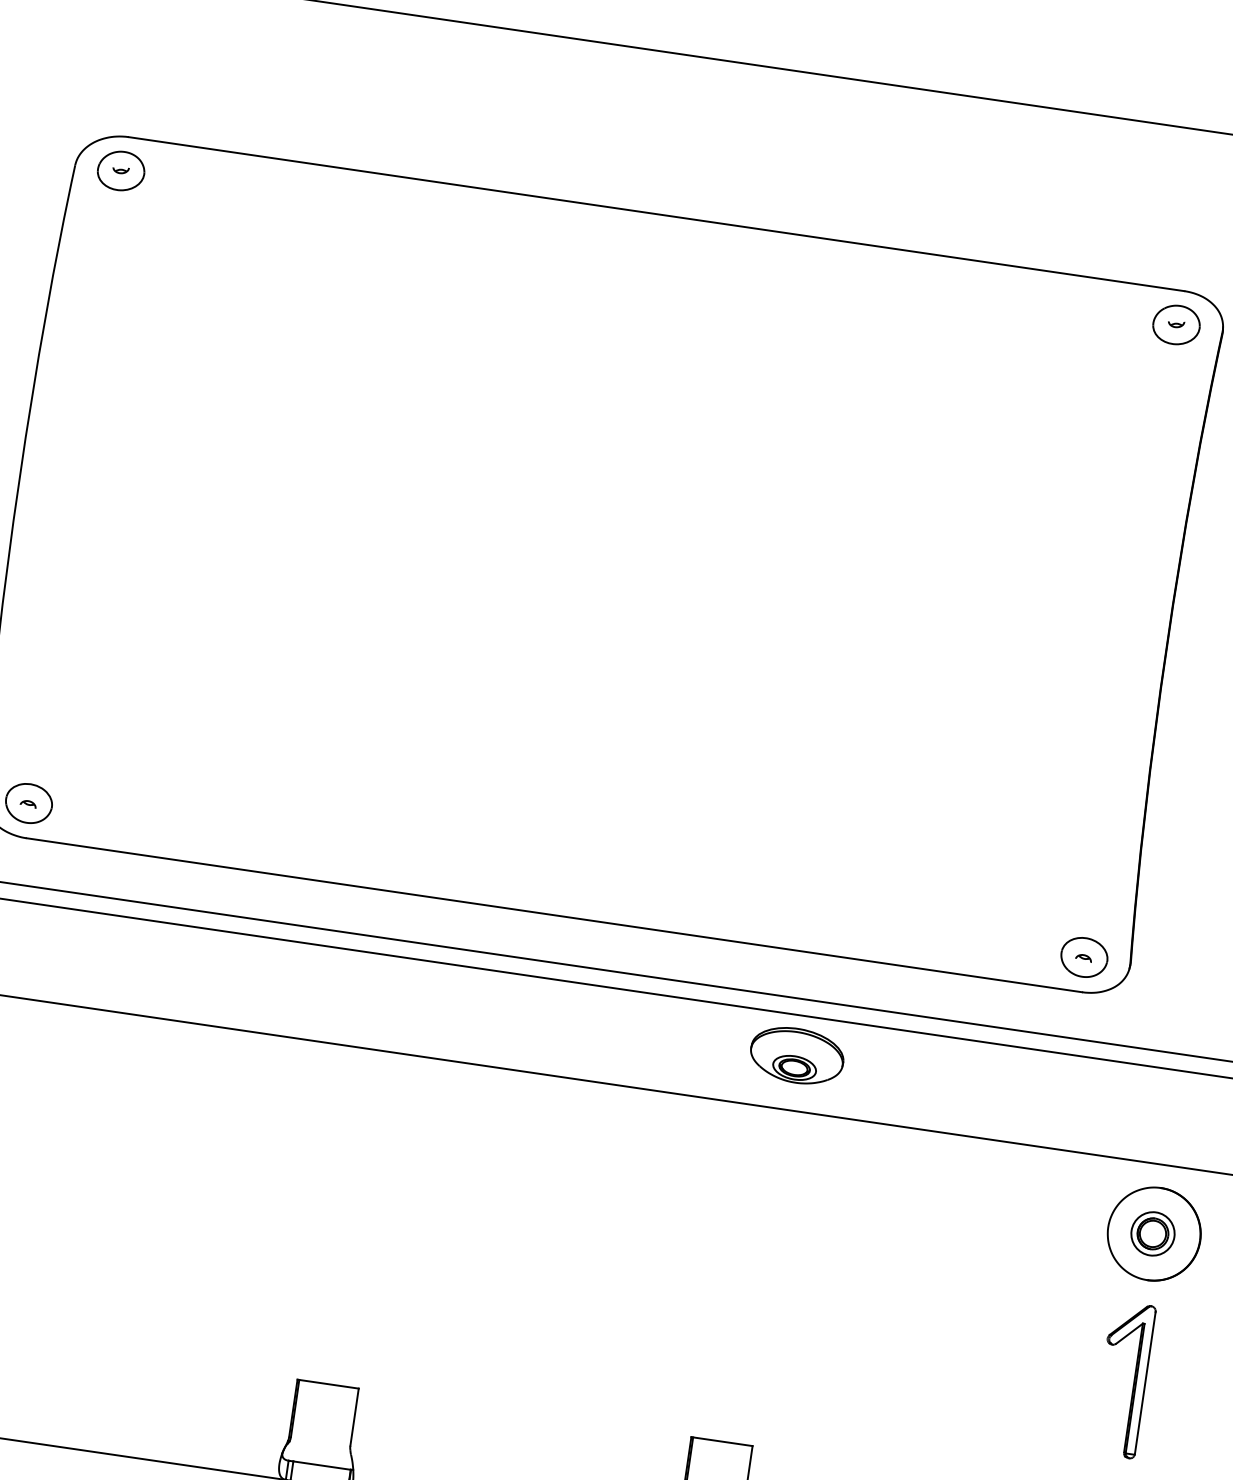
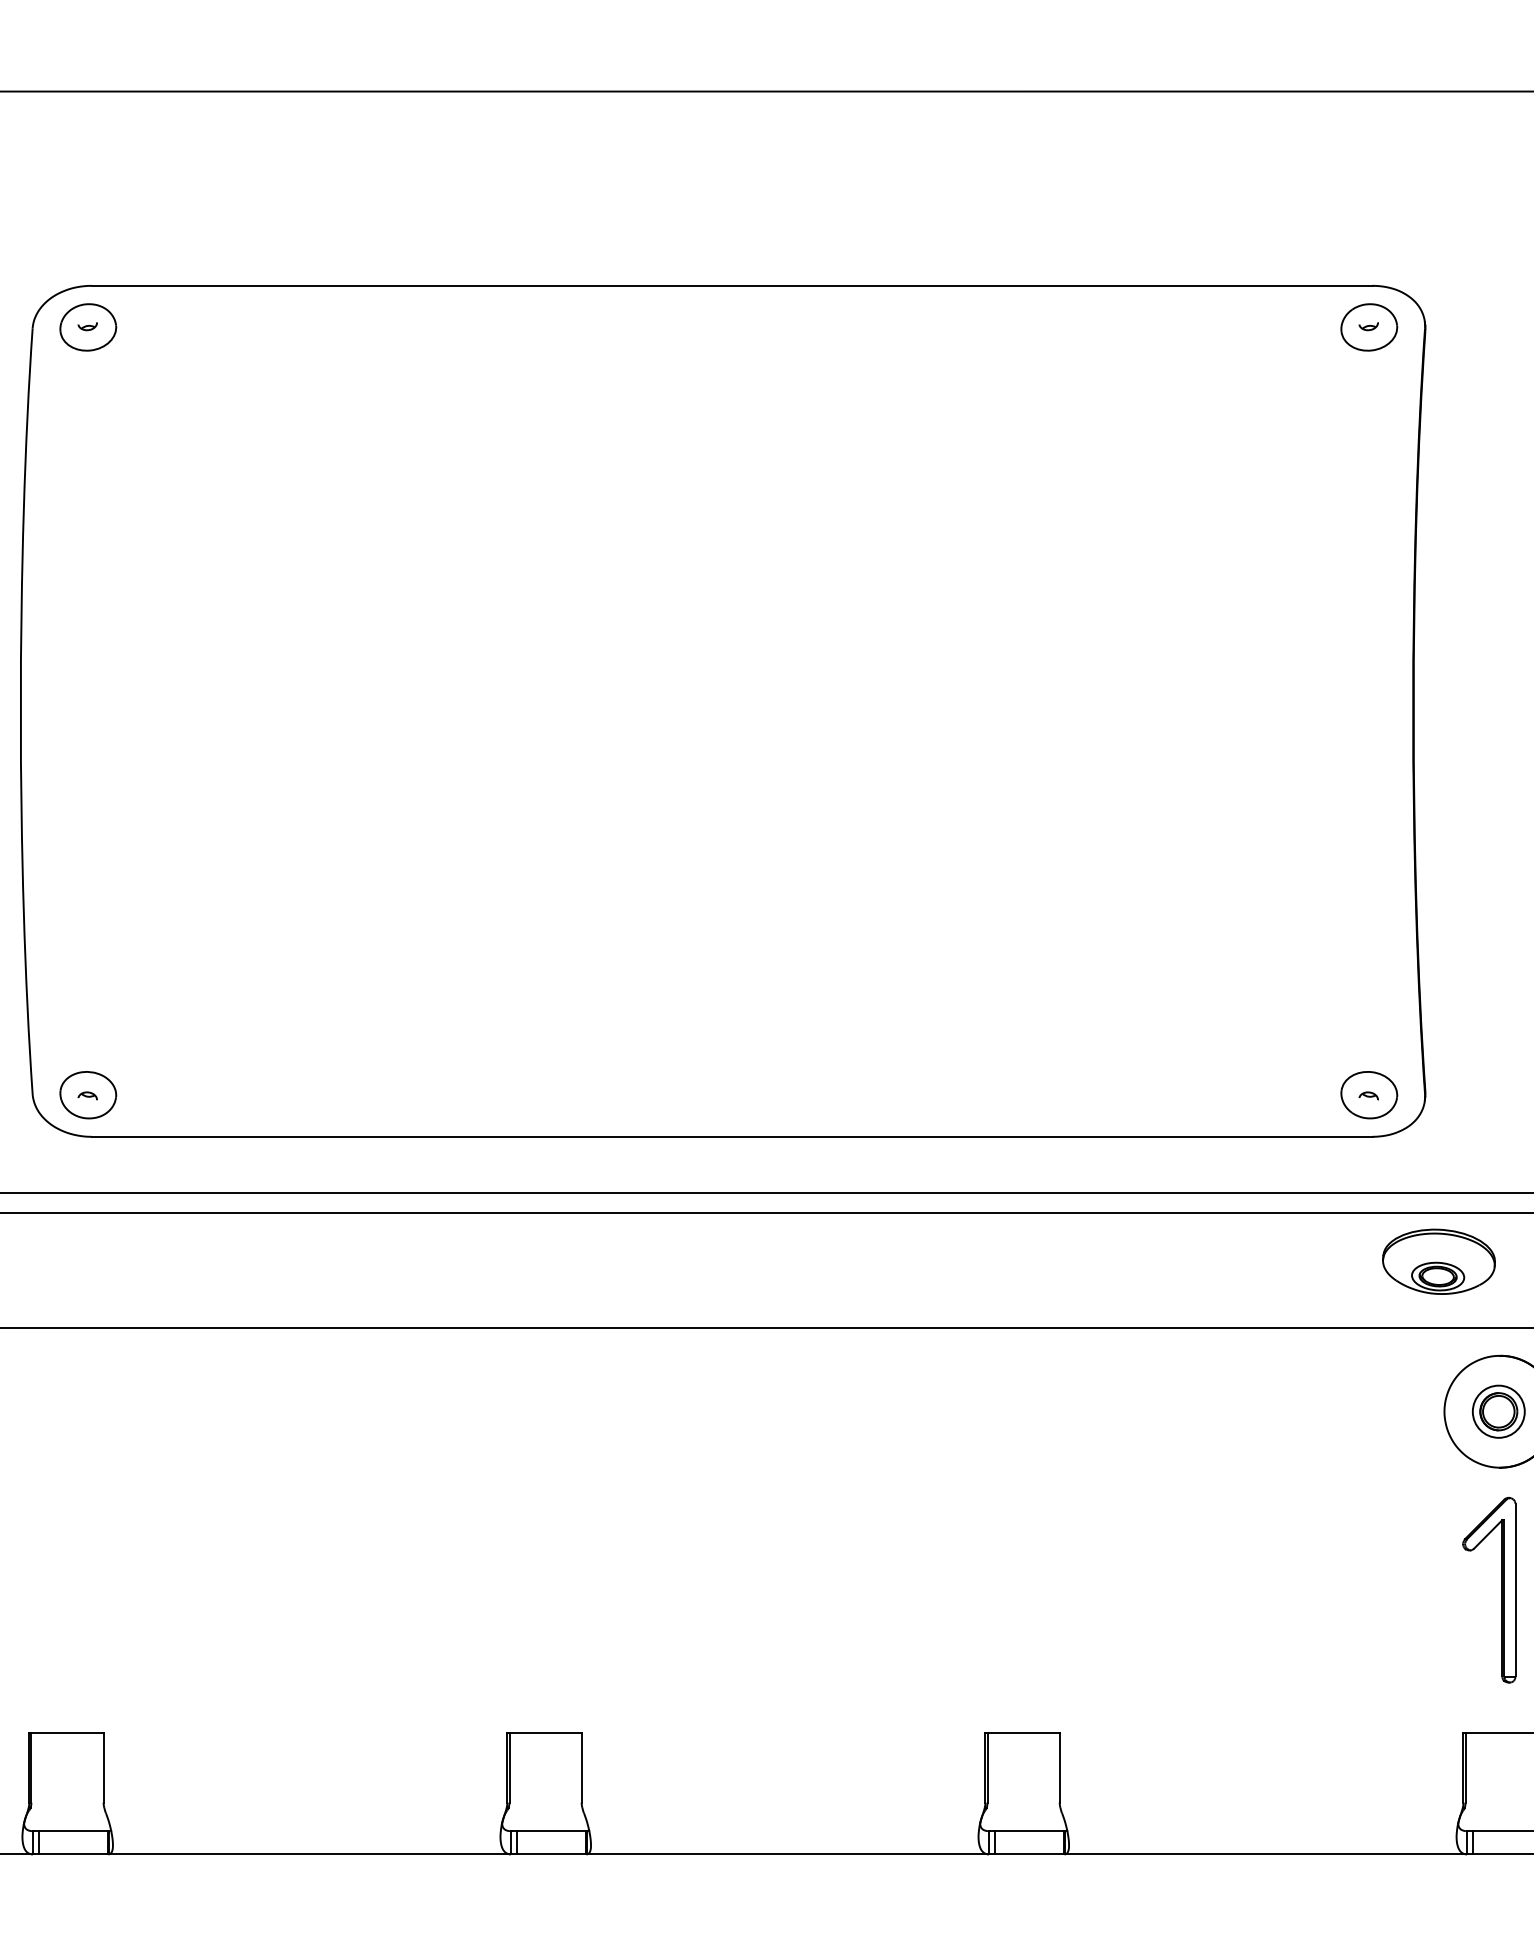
part: (796, 1055) -> (1438, 1261), moved

